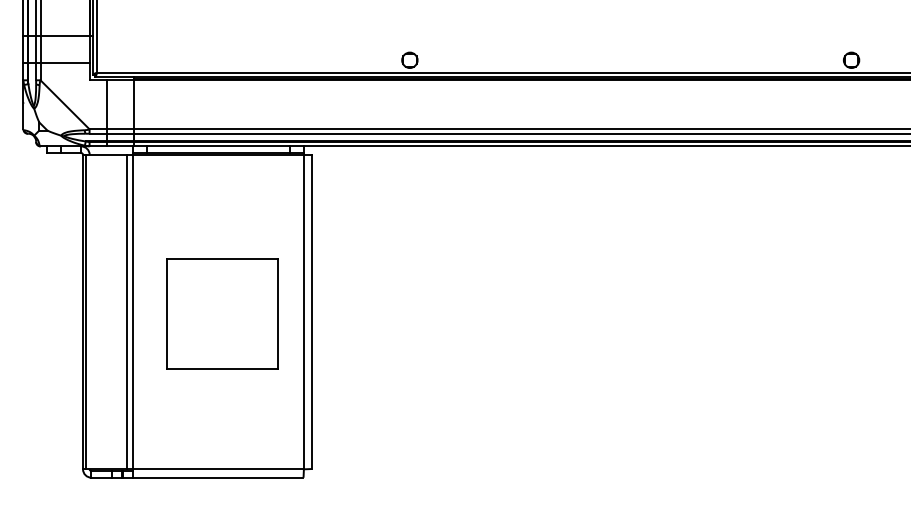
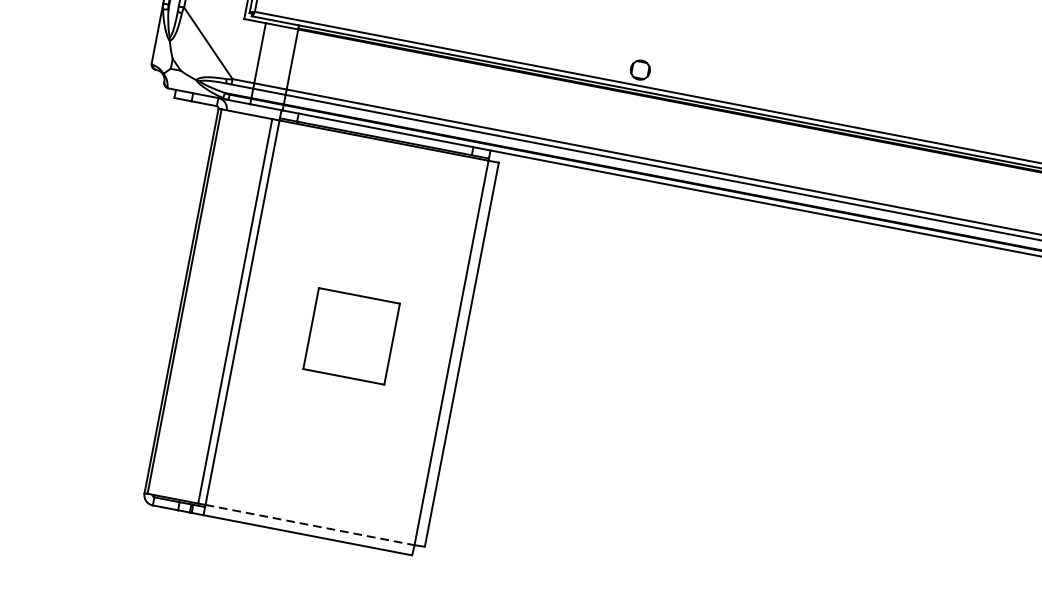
part: (222, 313) -> (351, 335), size x0.6
line: (218, 469) -> (310, 525), solid -> dashed

